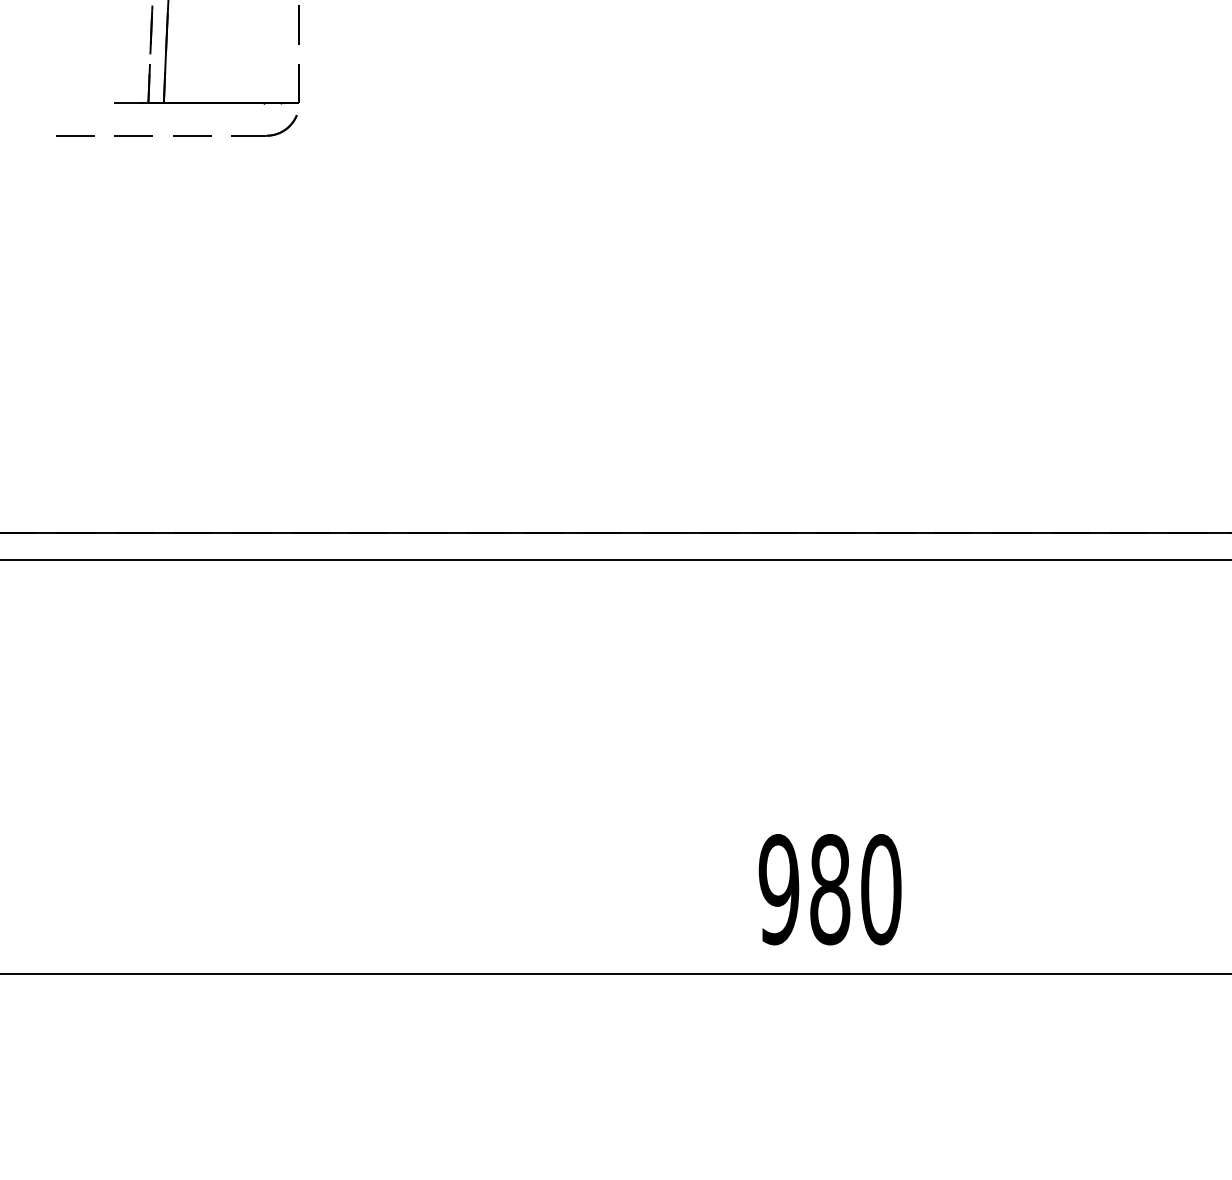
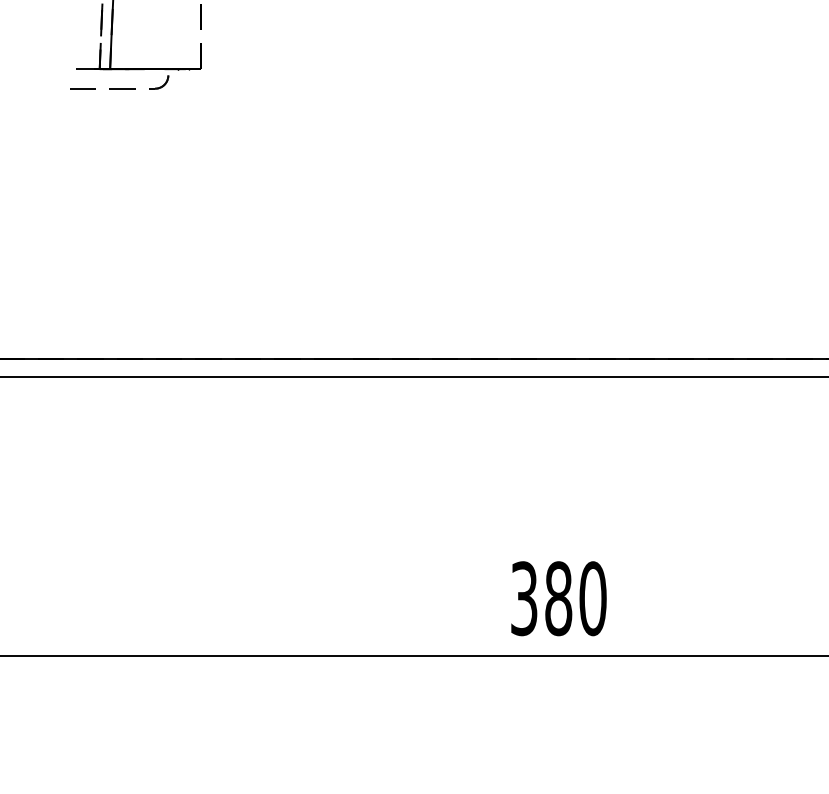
part: (176, 125) -> (118, 84), size x0.6
text: (777, 889) -> (523, 598), 980 -> 380

